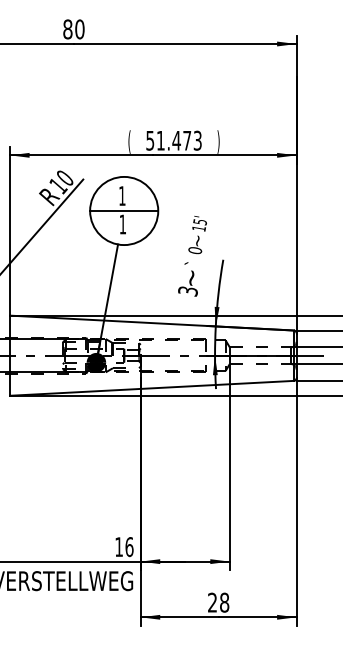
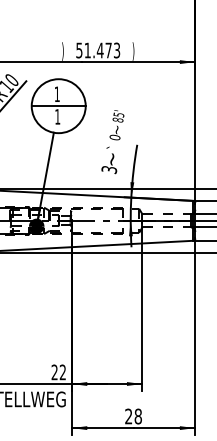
text: (129, 141) -> (62, 51), ( -> )
text: (198, 228) -> (117, 120), 15' -> 85'
text: (124, 547) -> (58, 372), 16 -> 22

